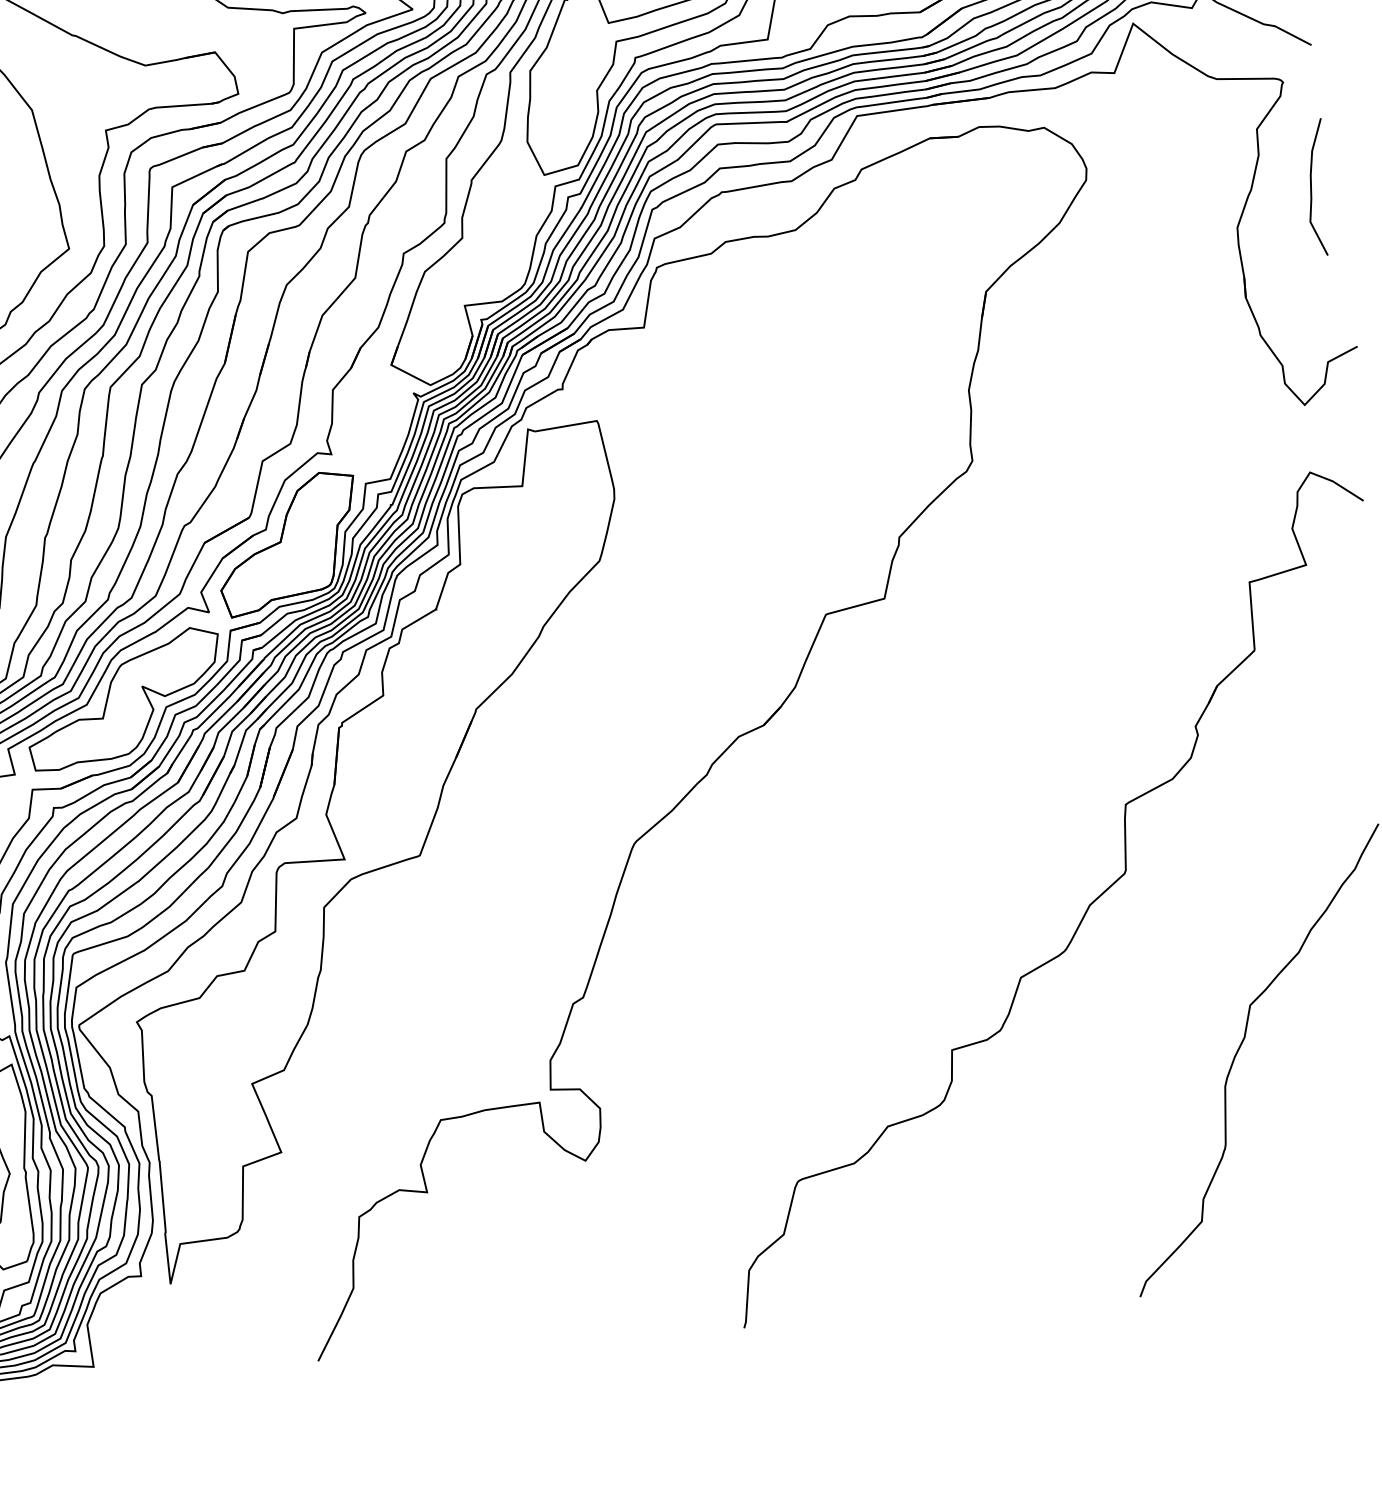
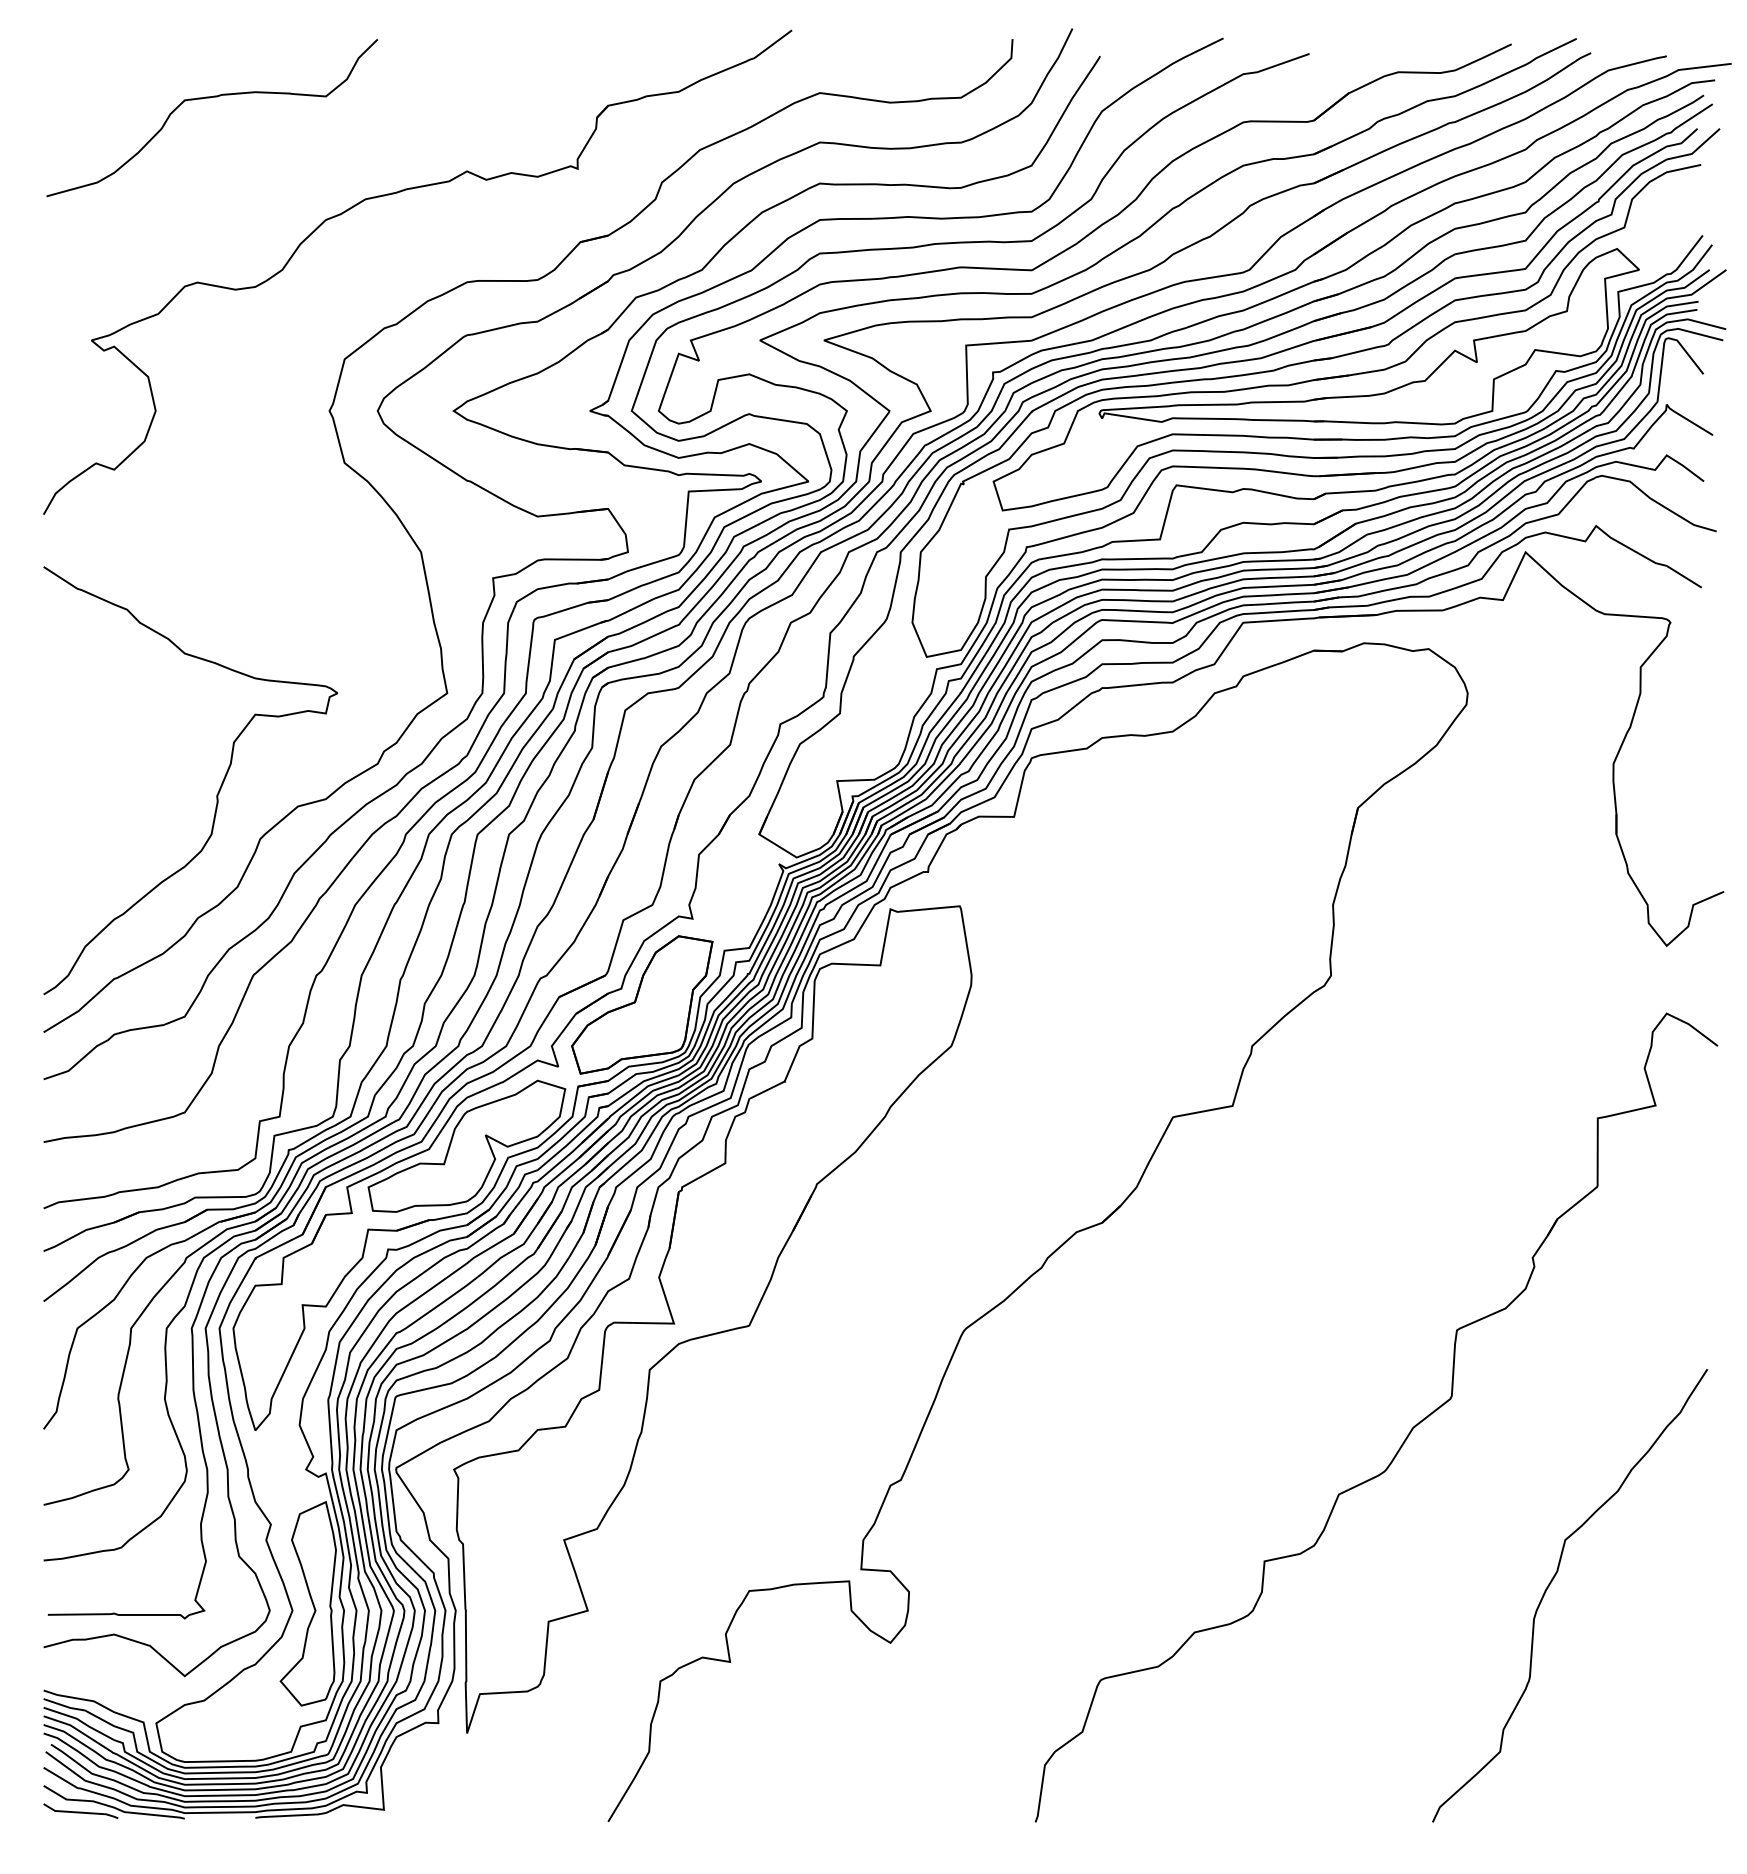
curve: (1312, 186) -> (1691, 728), removed

